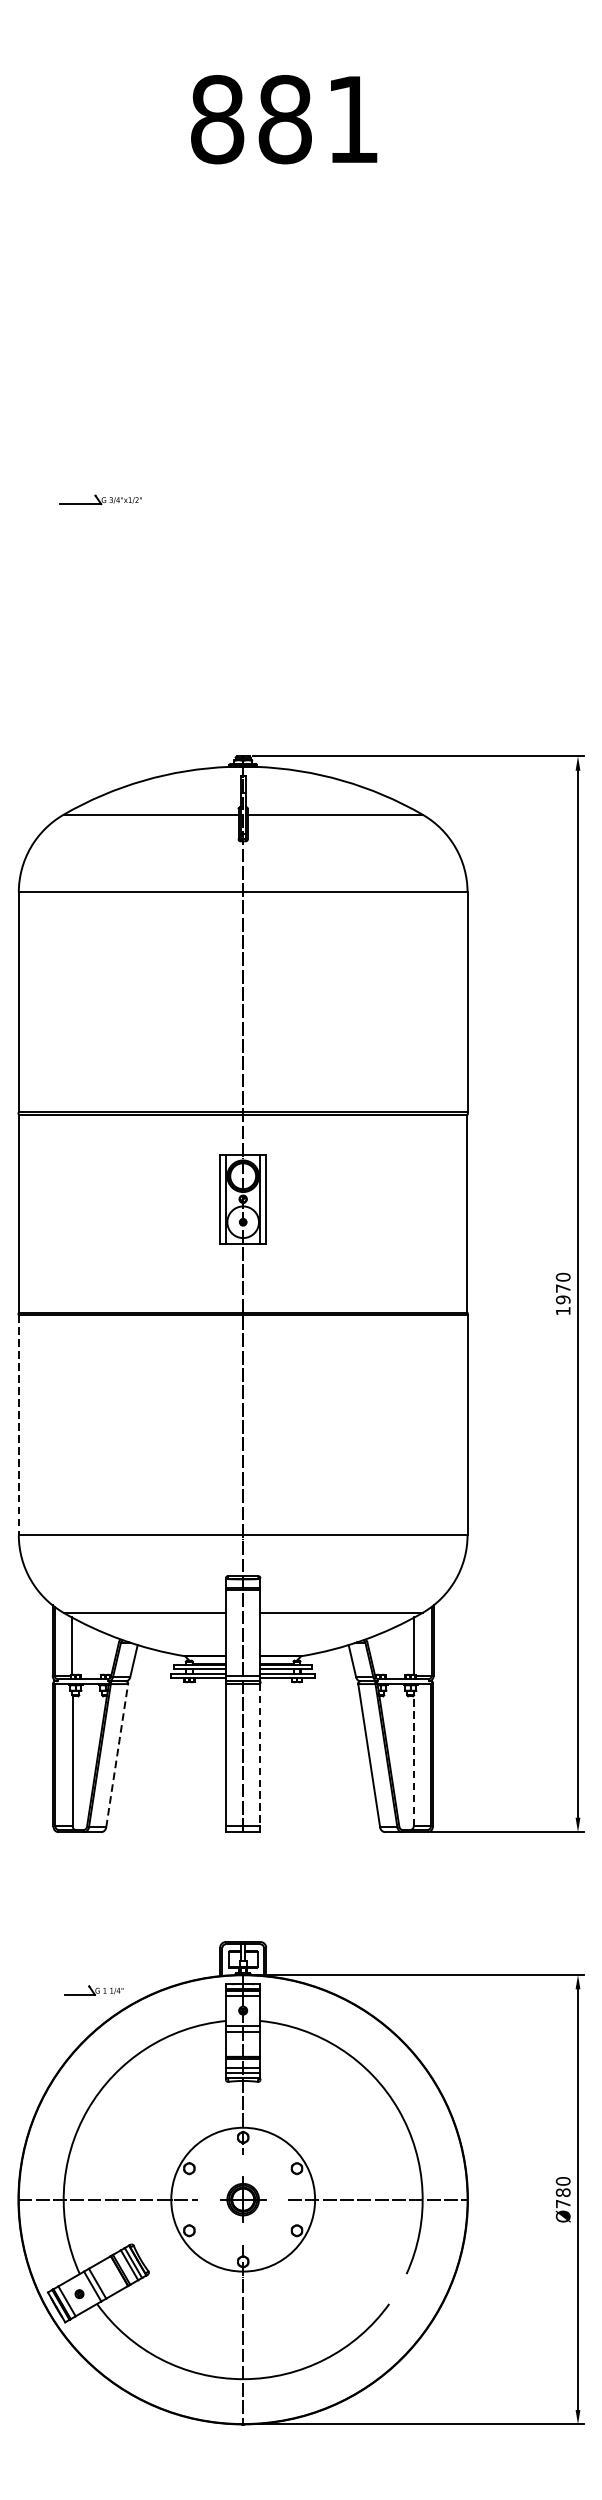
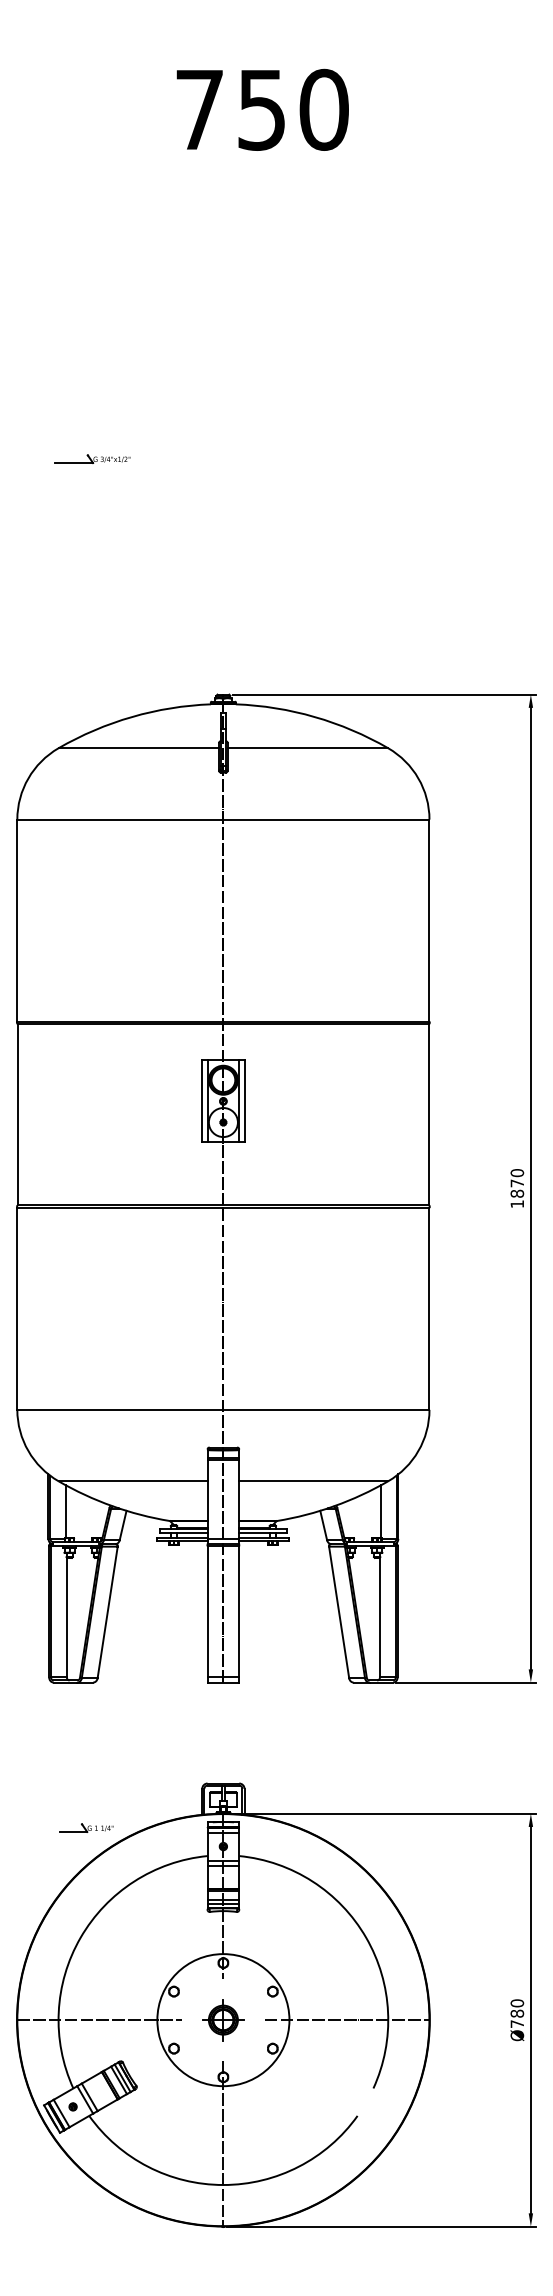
text: (284, 119) -> (261, 109), 881 -> 750
text: (563, 1299) -> (517, 1193), 1970 -> 1870
line: (18, 1424) -> (17, 1308), dashed -> solid
line: (260, 1754) -> (239, 1611), dashed -> solid
line: (116, 1755) -> (107, 1612), dashed -> solid
line: (413, 1761) -> (379, 1617), dashed -> solid

